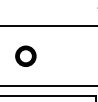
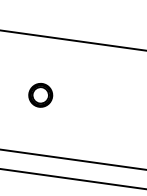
part: (25, 55) -> (40, 93), size x0.6

